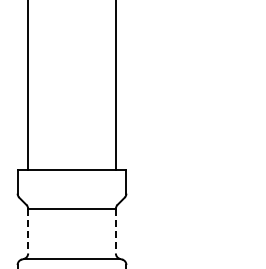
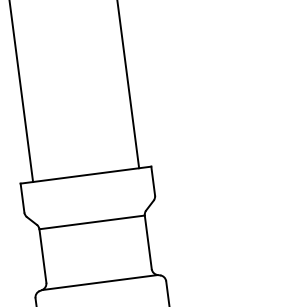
line: (28, 231) -> (43, 256), dashed -> solid
line: (115, 231) -> (147, 242), dashed -> solid

